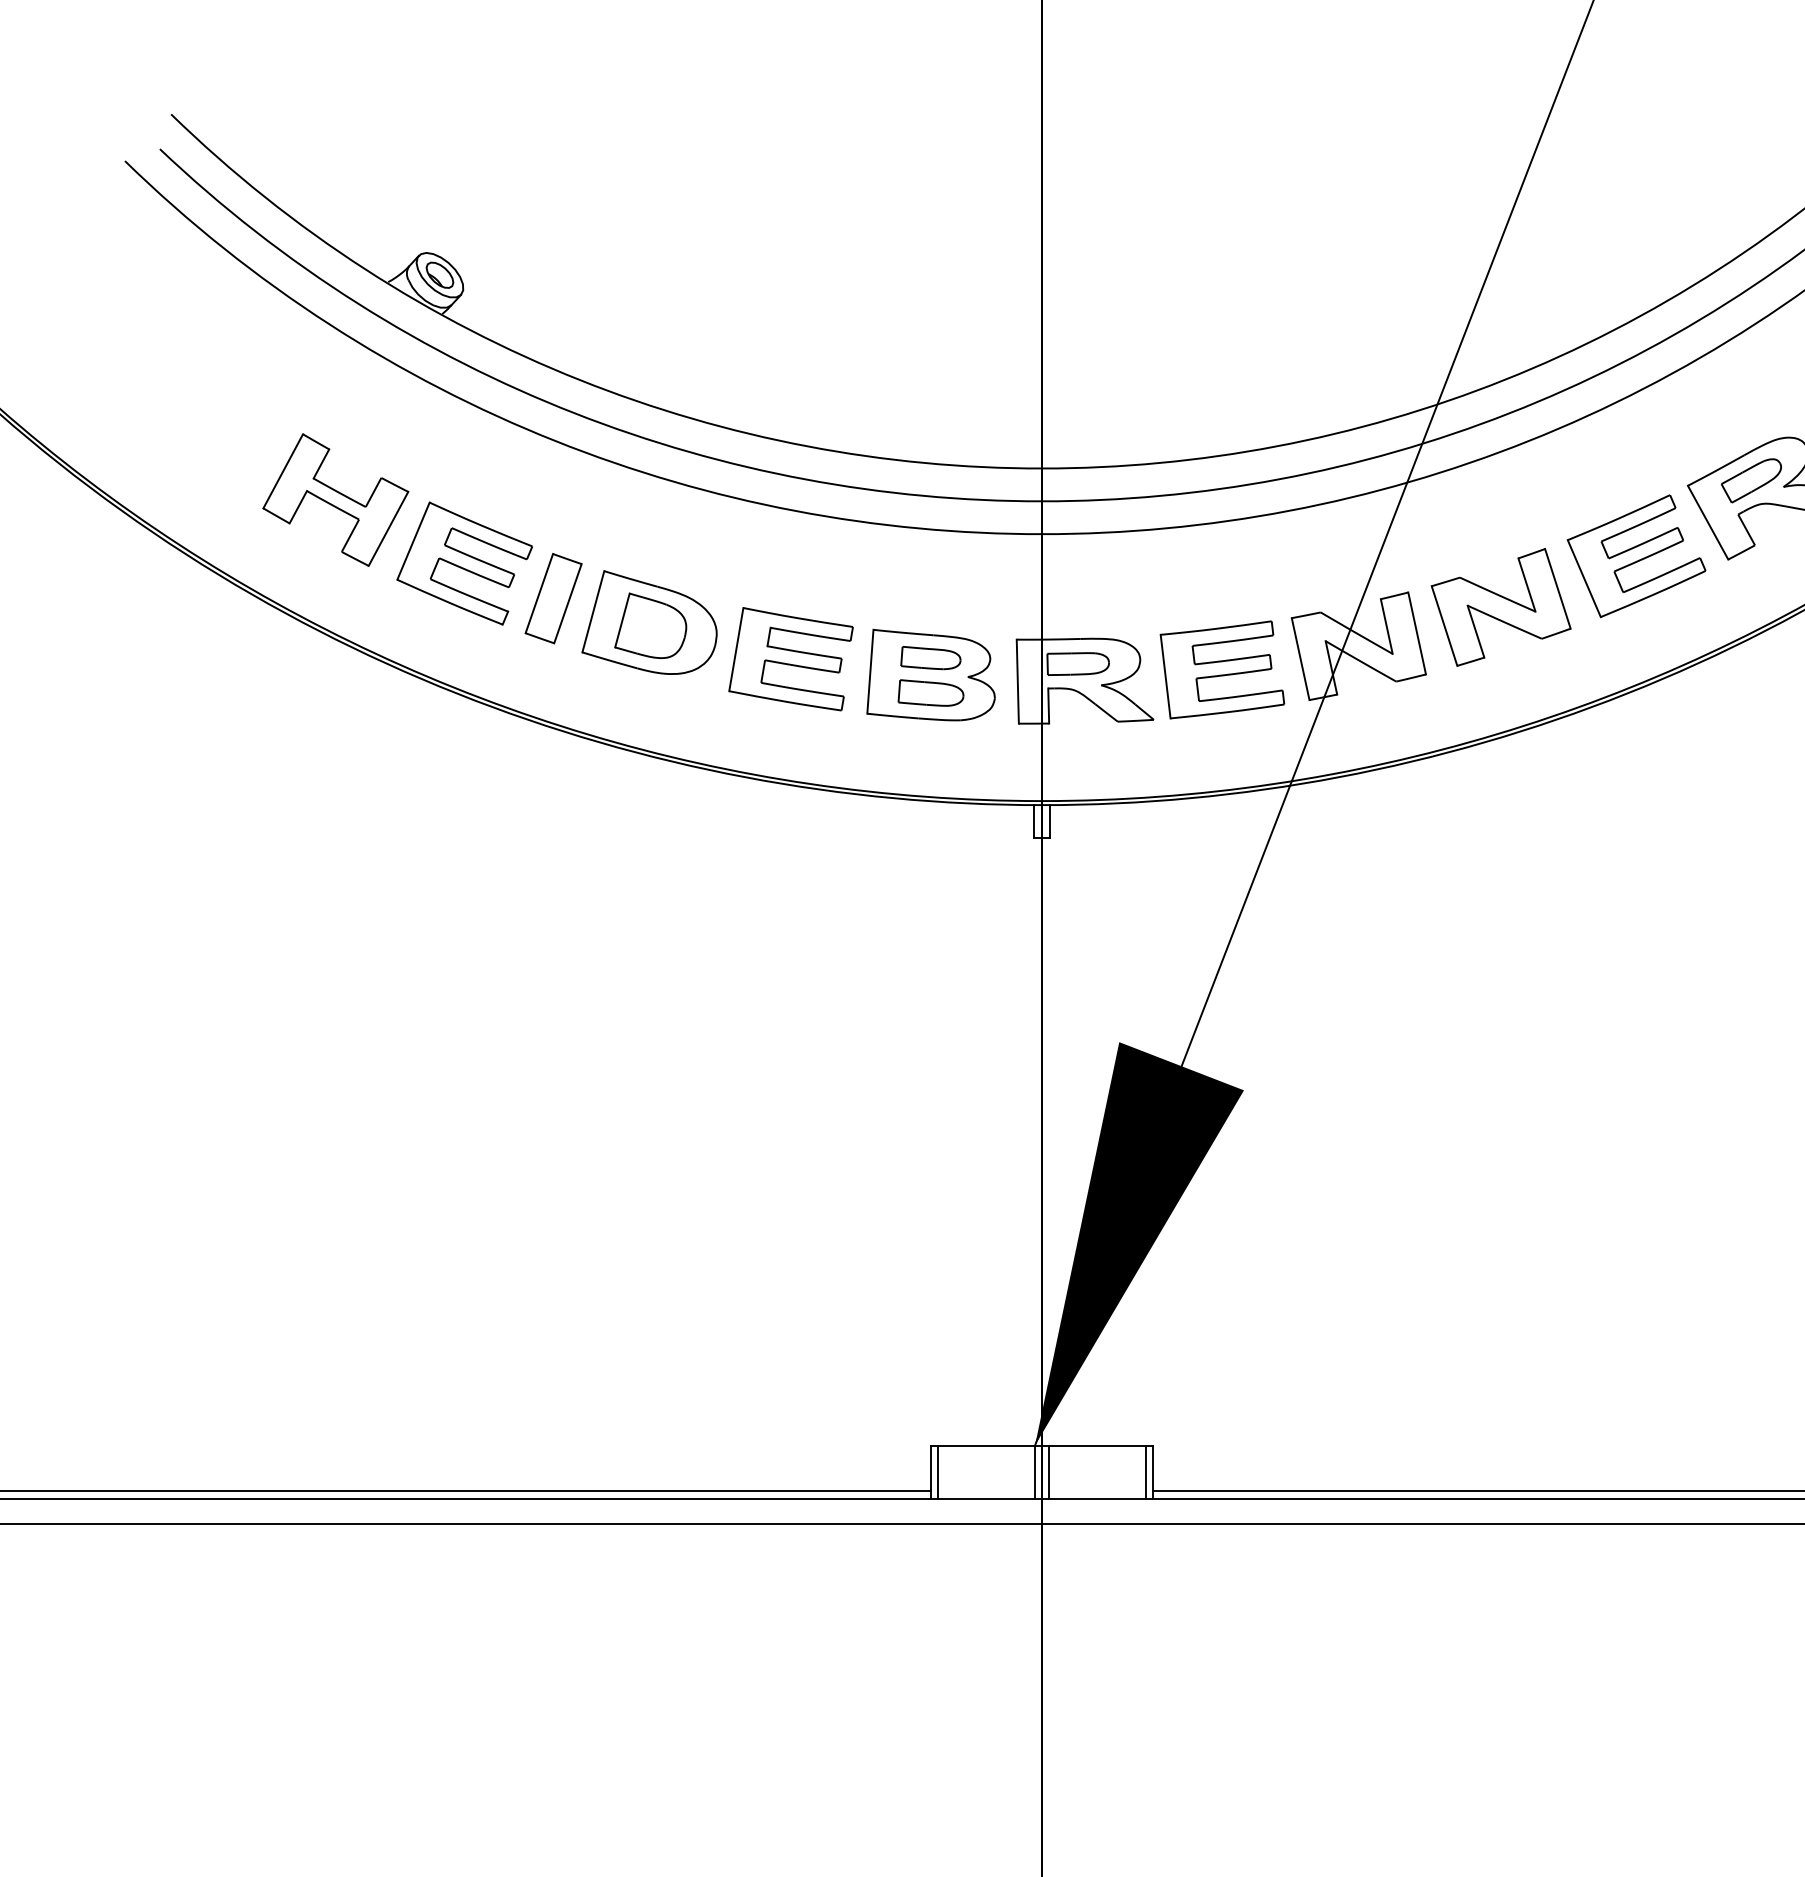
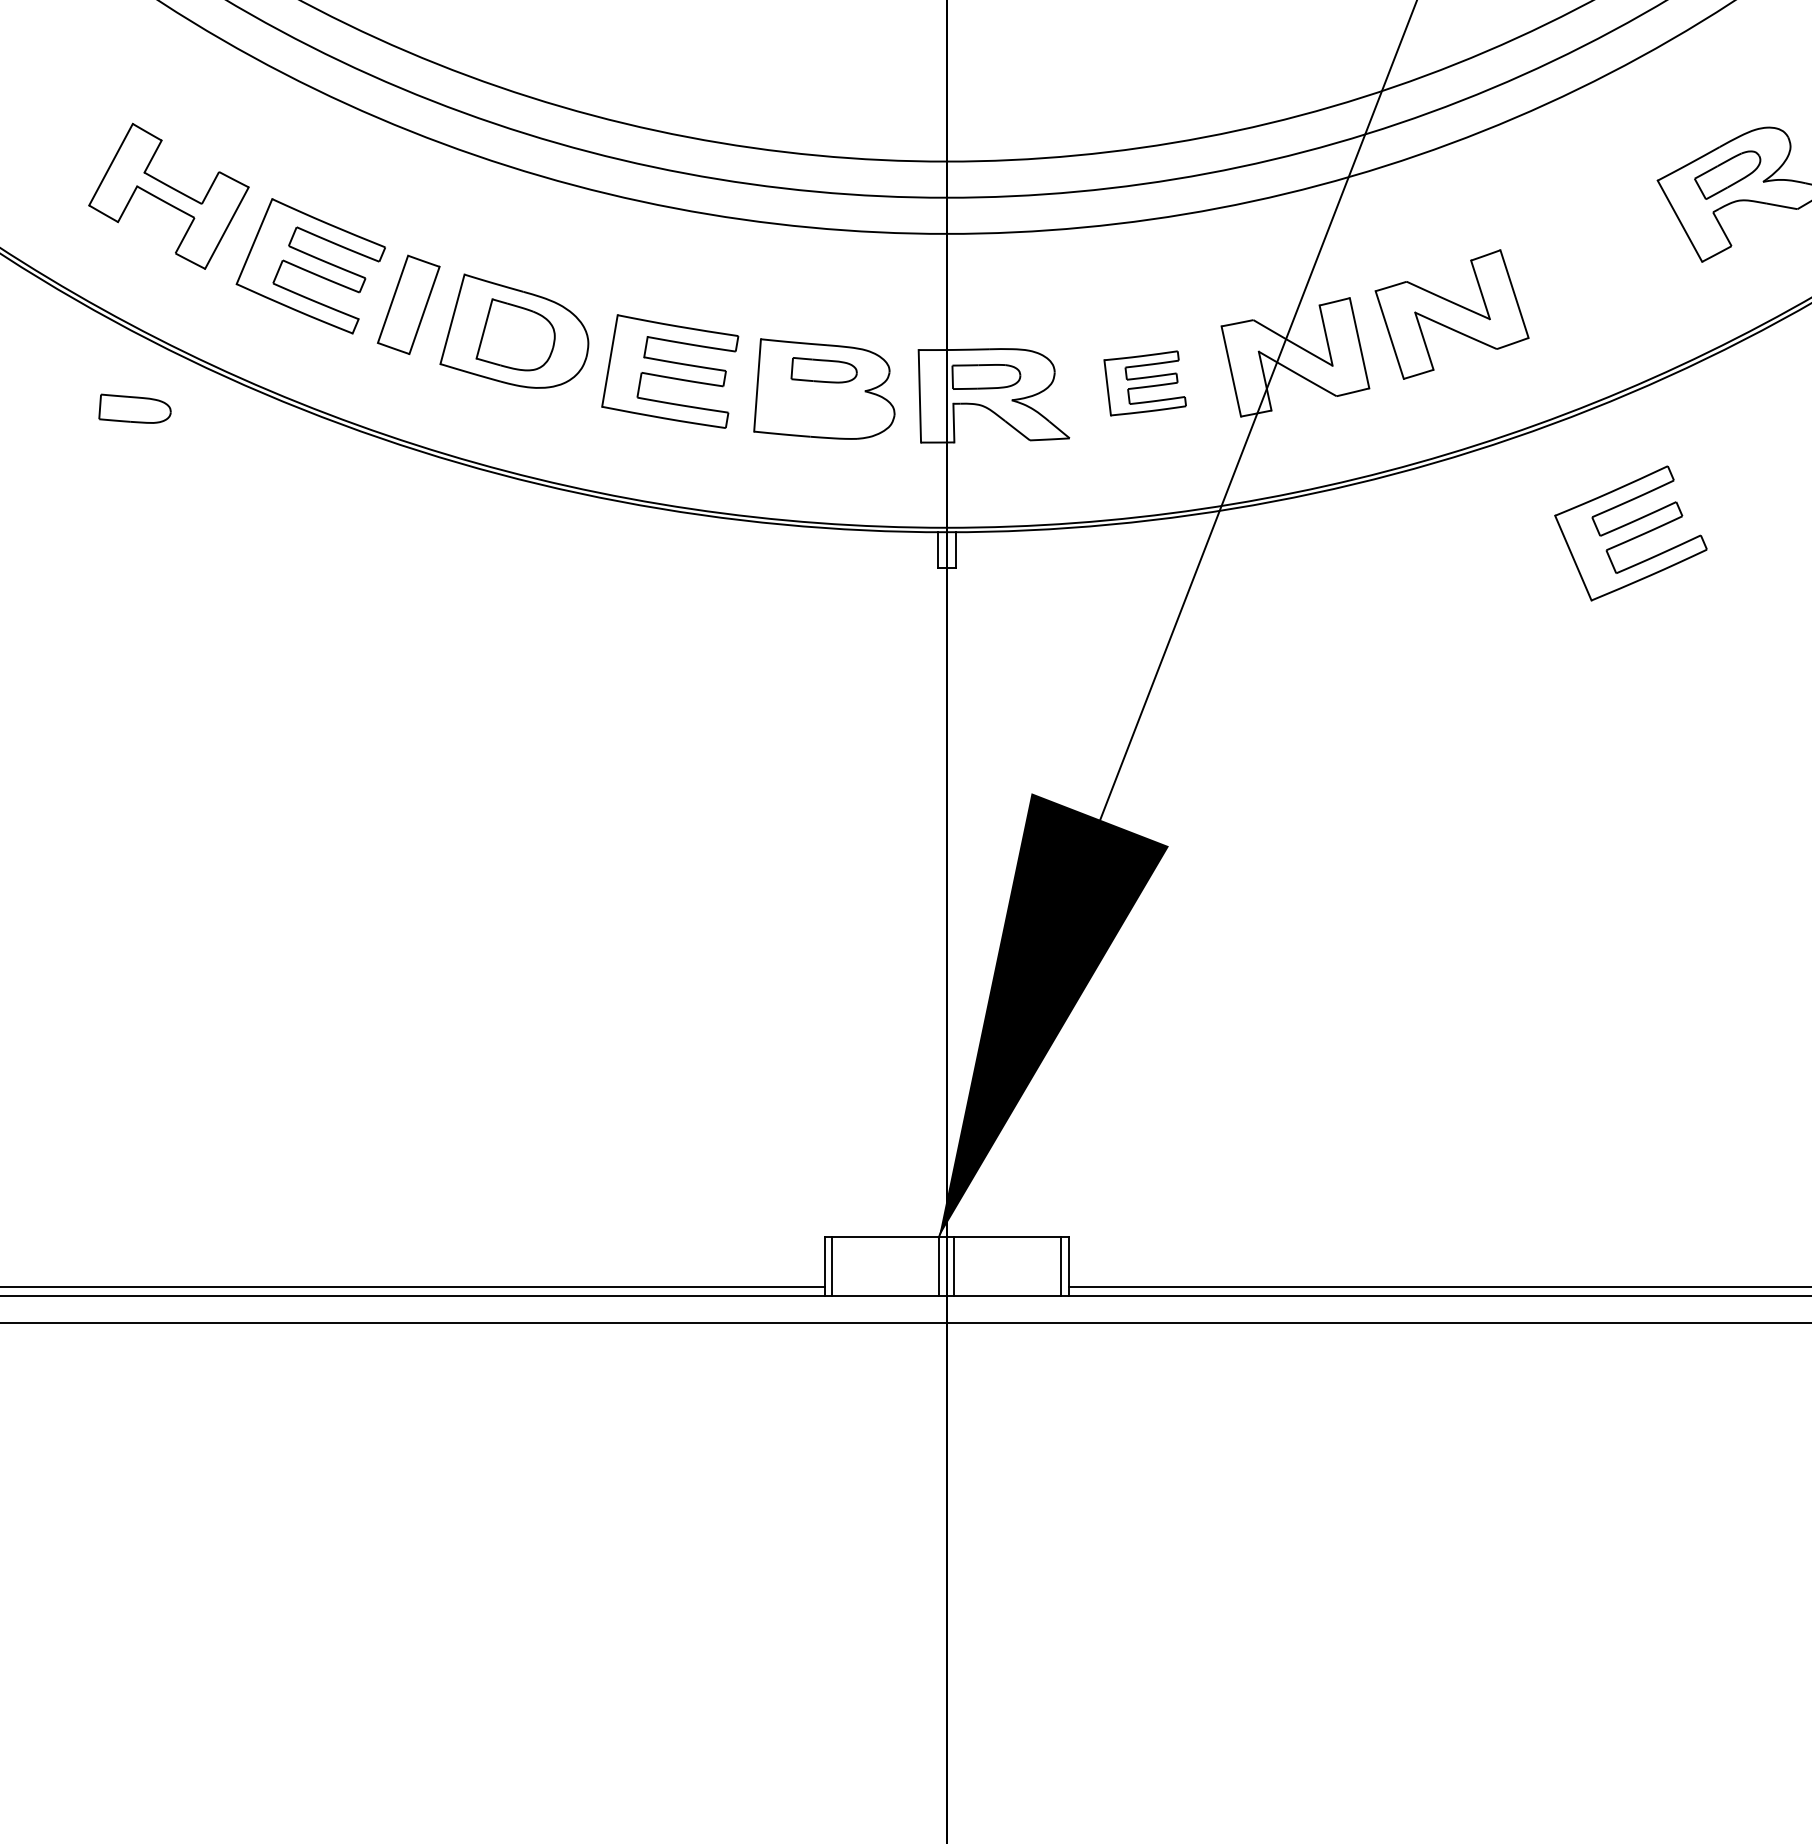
part: (1636, 556) -> (1630, 533), moved
part: (1222, 669) -> (1145, 382), size x0.6
part: (930, 692) -> (134, 408), moved

